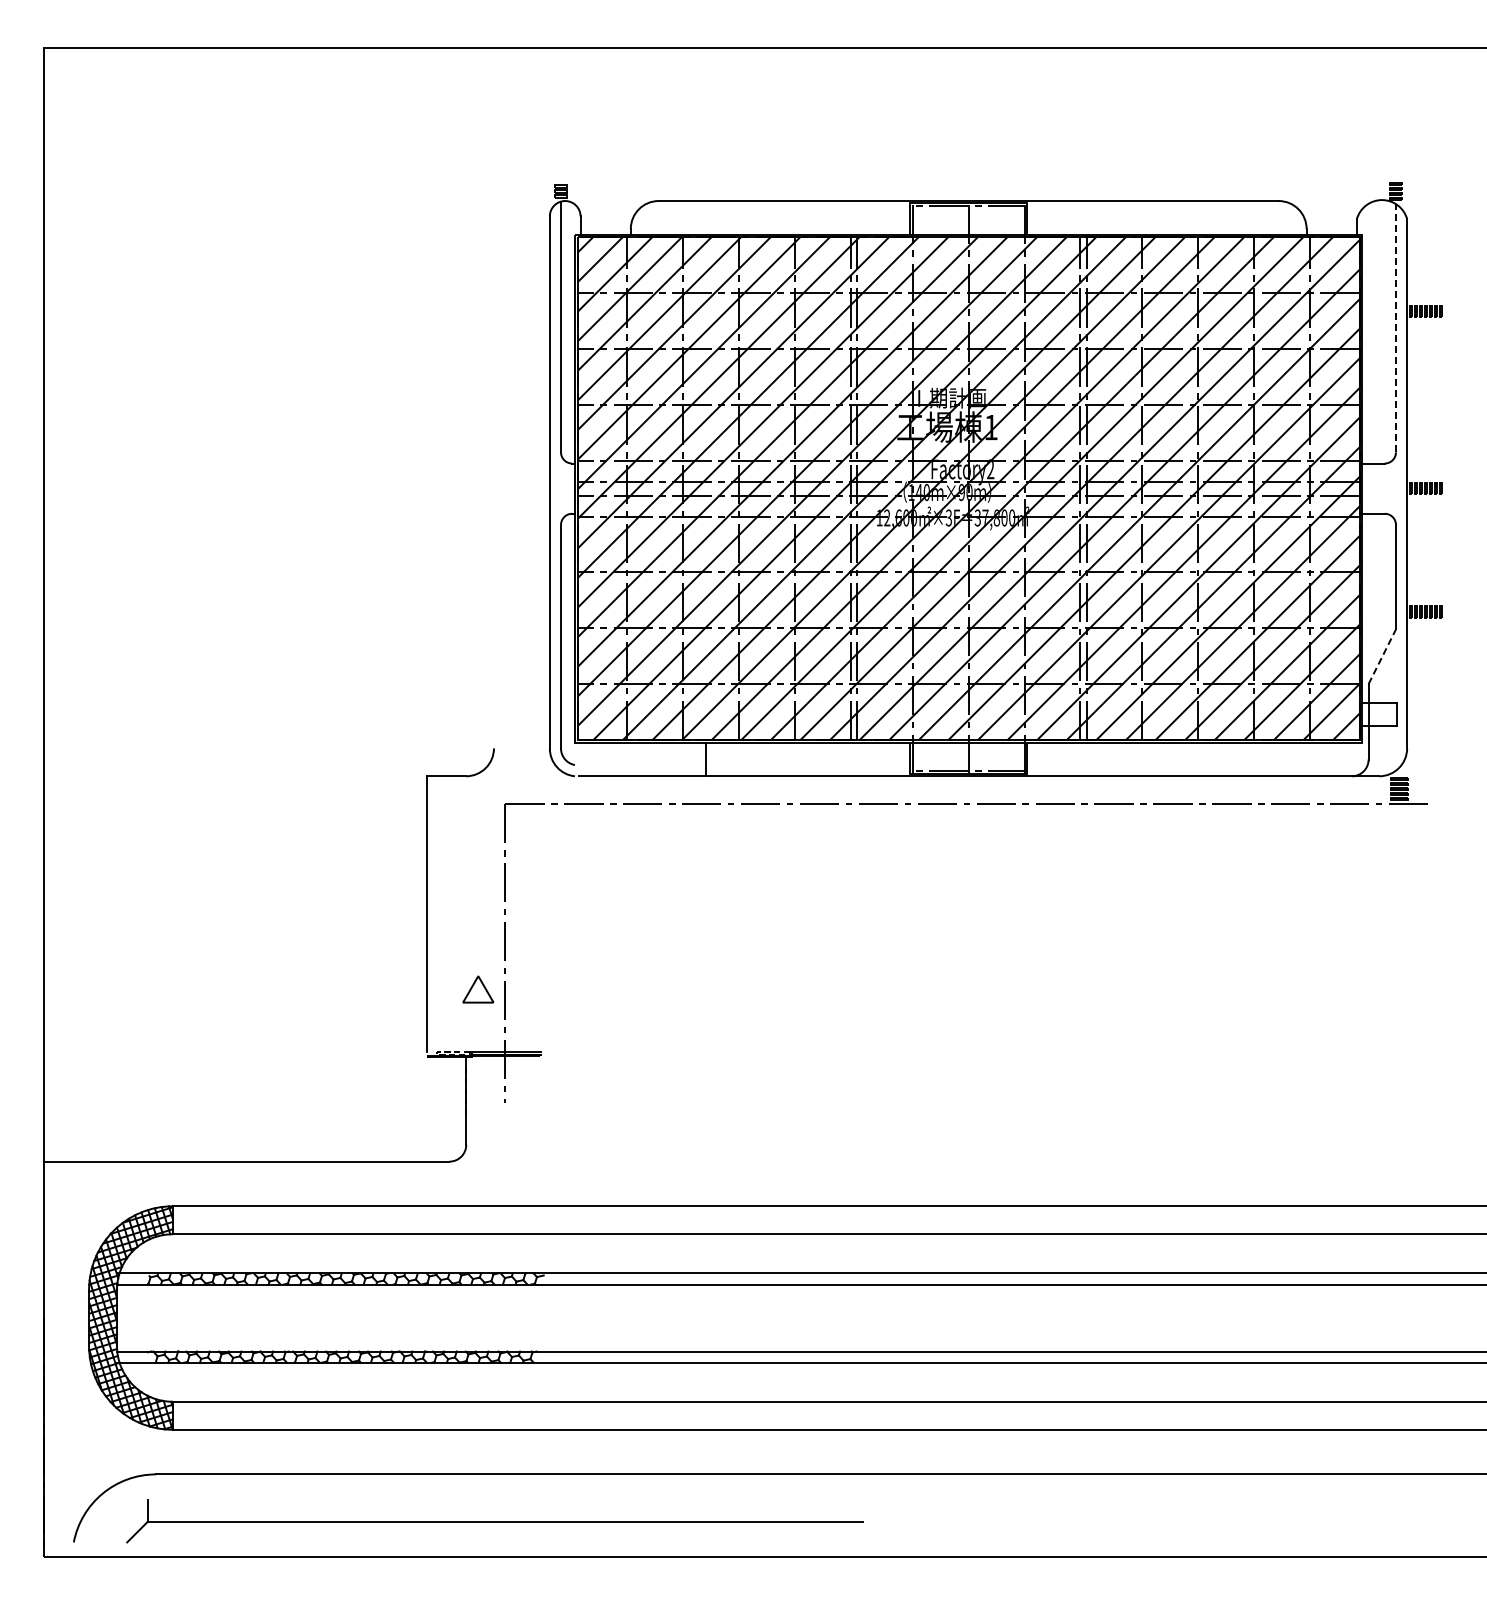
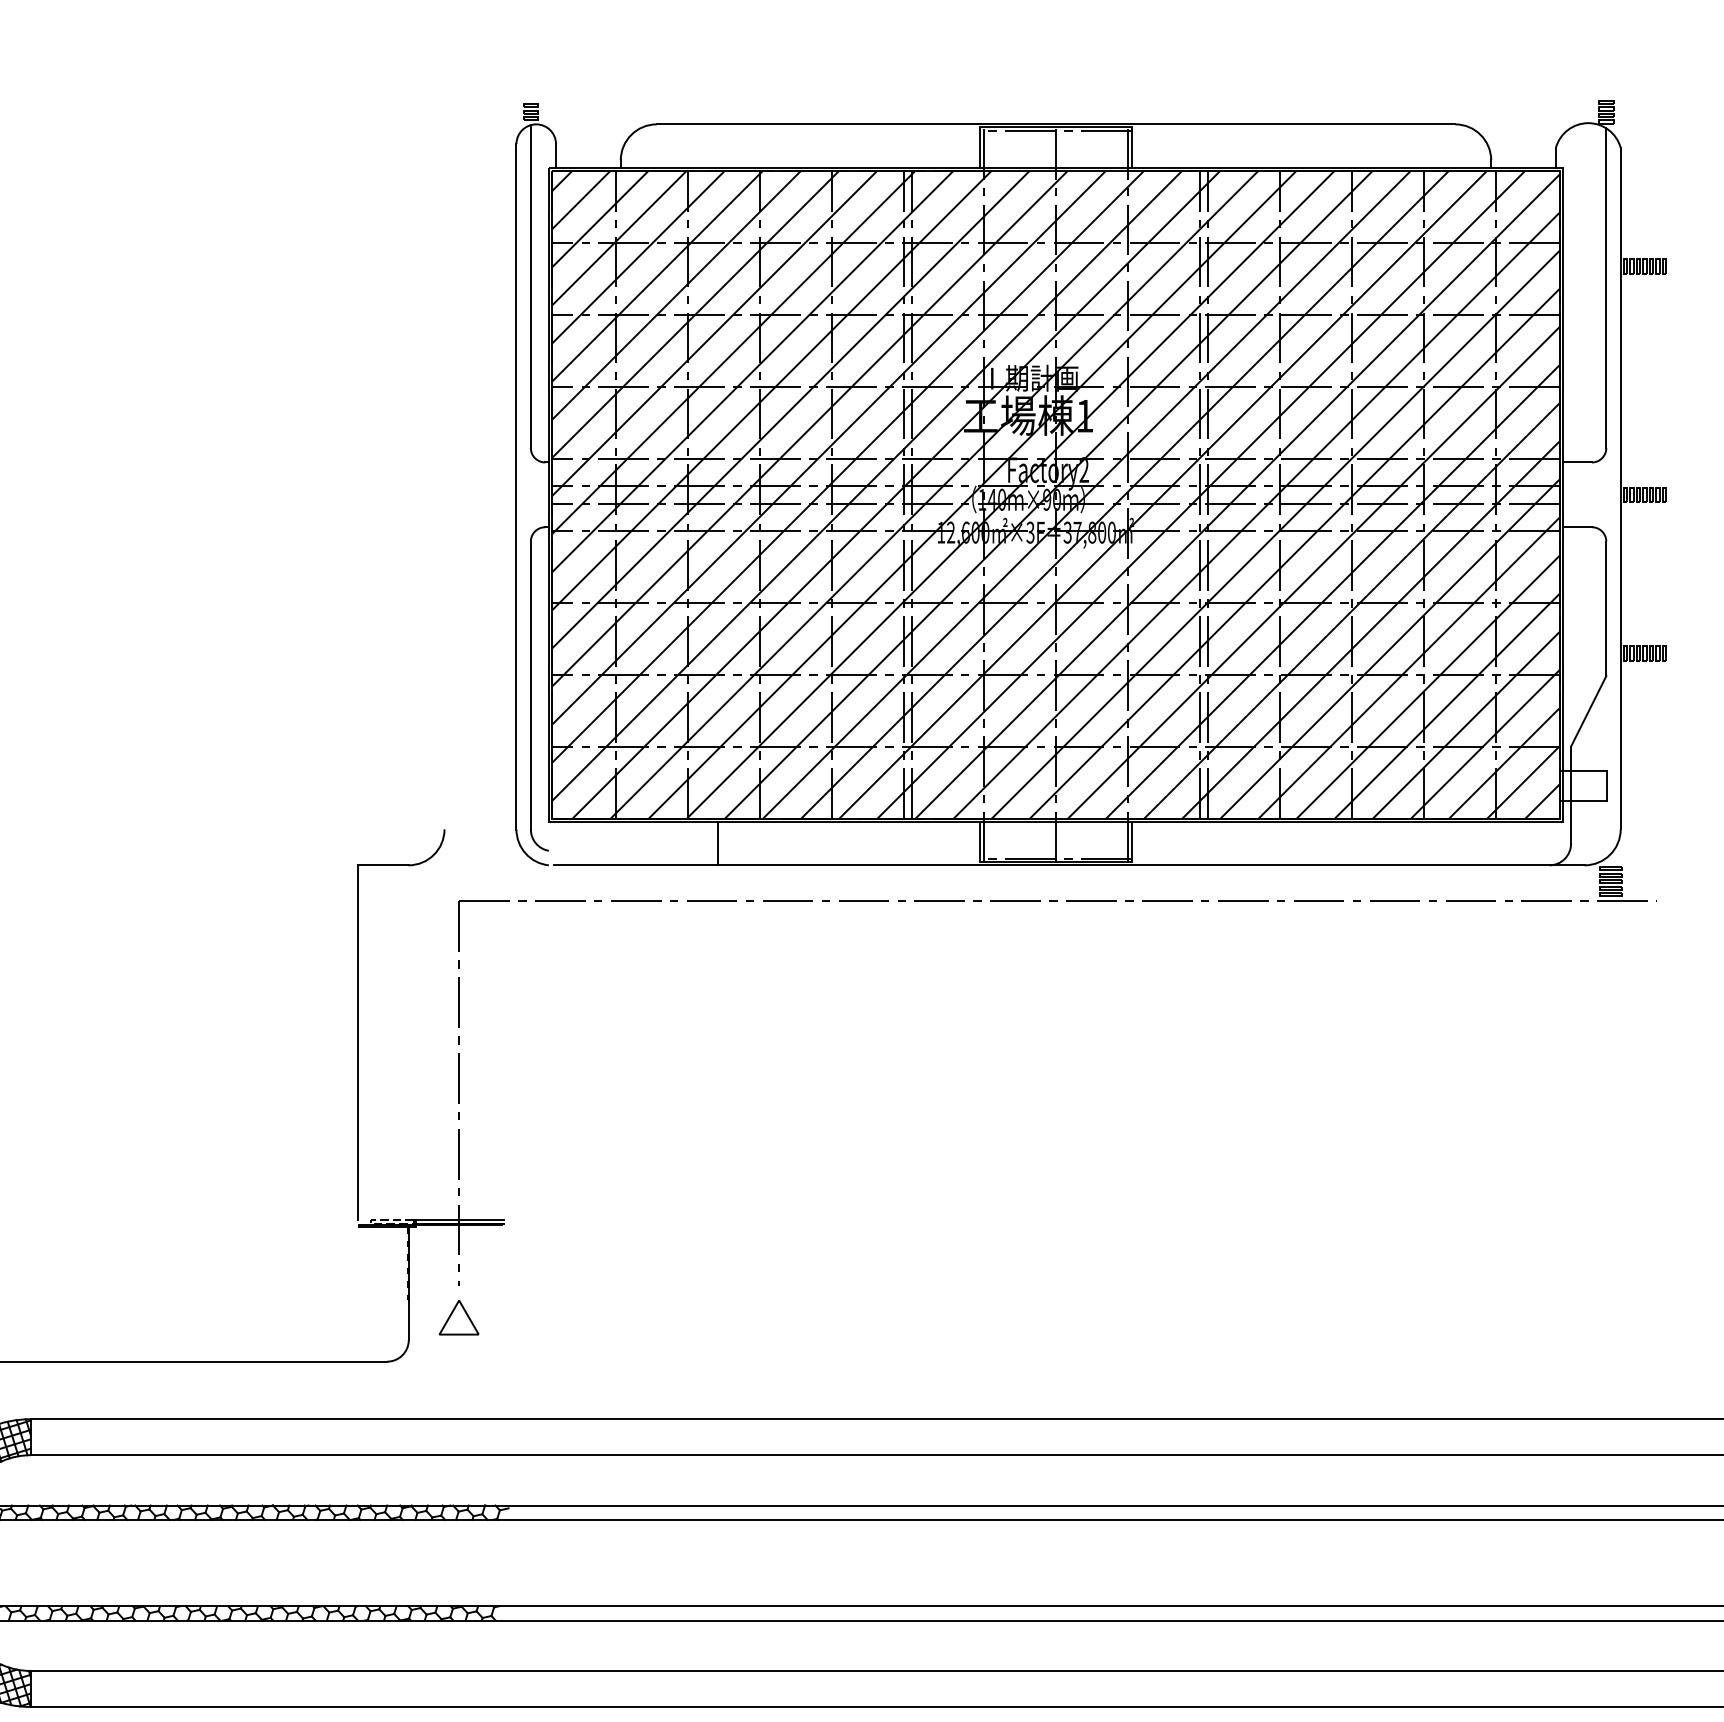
line: (1395, 327) -> (1605, 287), dashed -> solid
line: (1382, 656) -> (1588, 711), dashed -> solid
part: (477, 989) -> (458, 1317), moved

